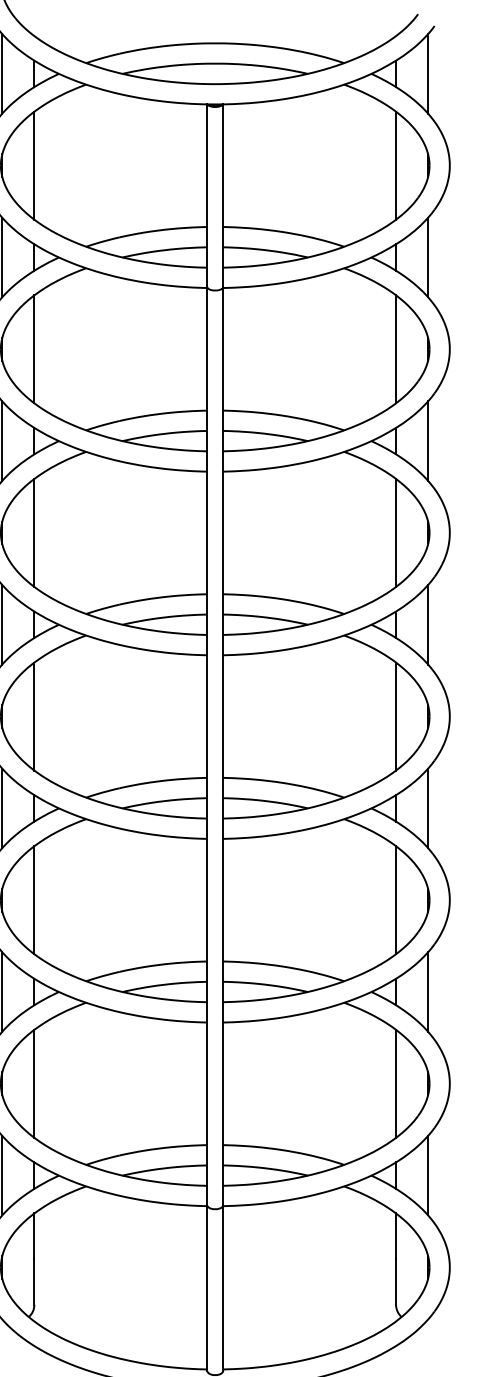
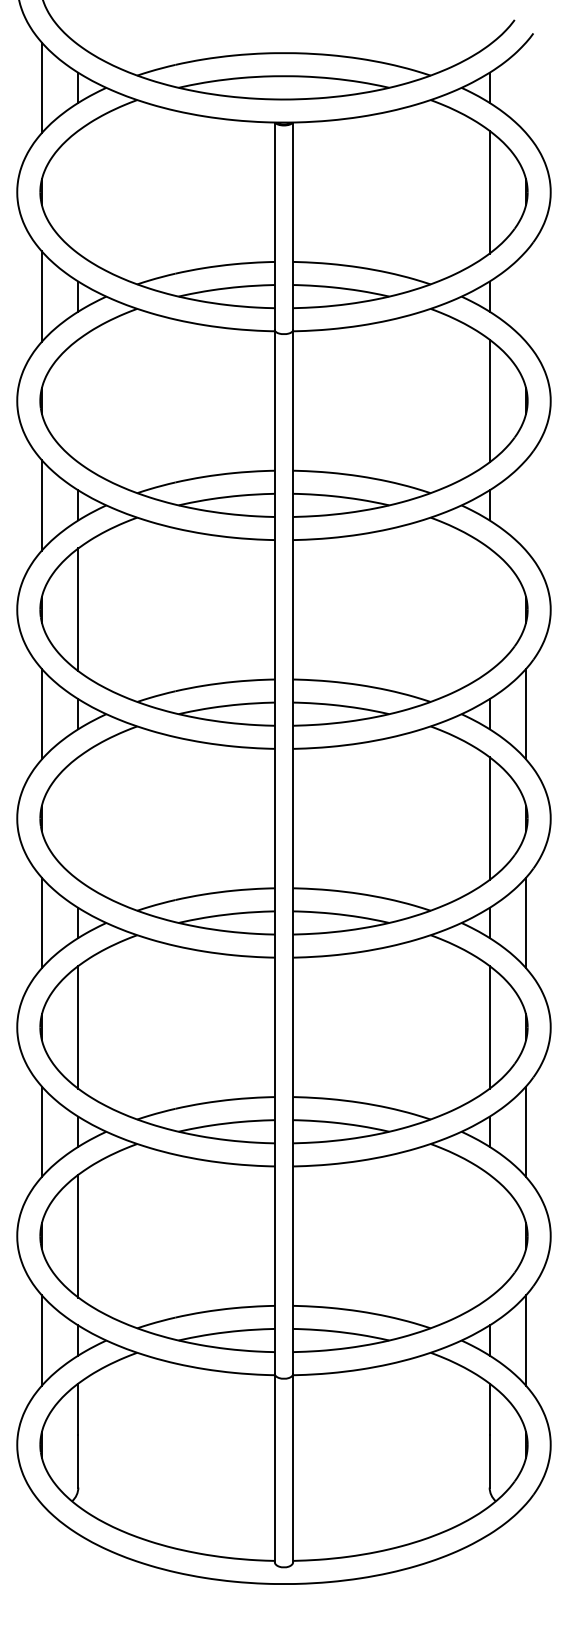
line: (428, 73) -> (526, 87), removed
line: (34, 165) -> (78, 191), removed
line: (428, 257) -> (526, 296), removed
line: (34, 348) -> (78, 400), removed
line: (428, 441) -> (526, 505), removed
line: (395, 532) -> (489, 609), removed
line: (34, 716) -> (78, 818), removed
line: (395, 1083) -> (489, 1235), removed

